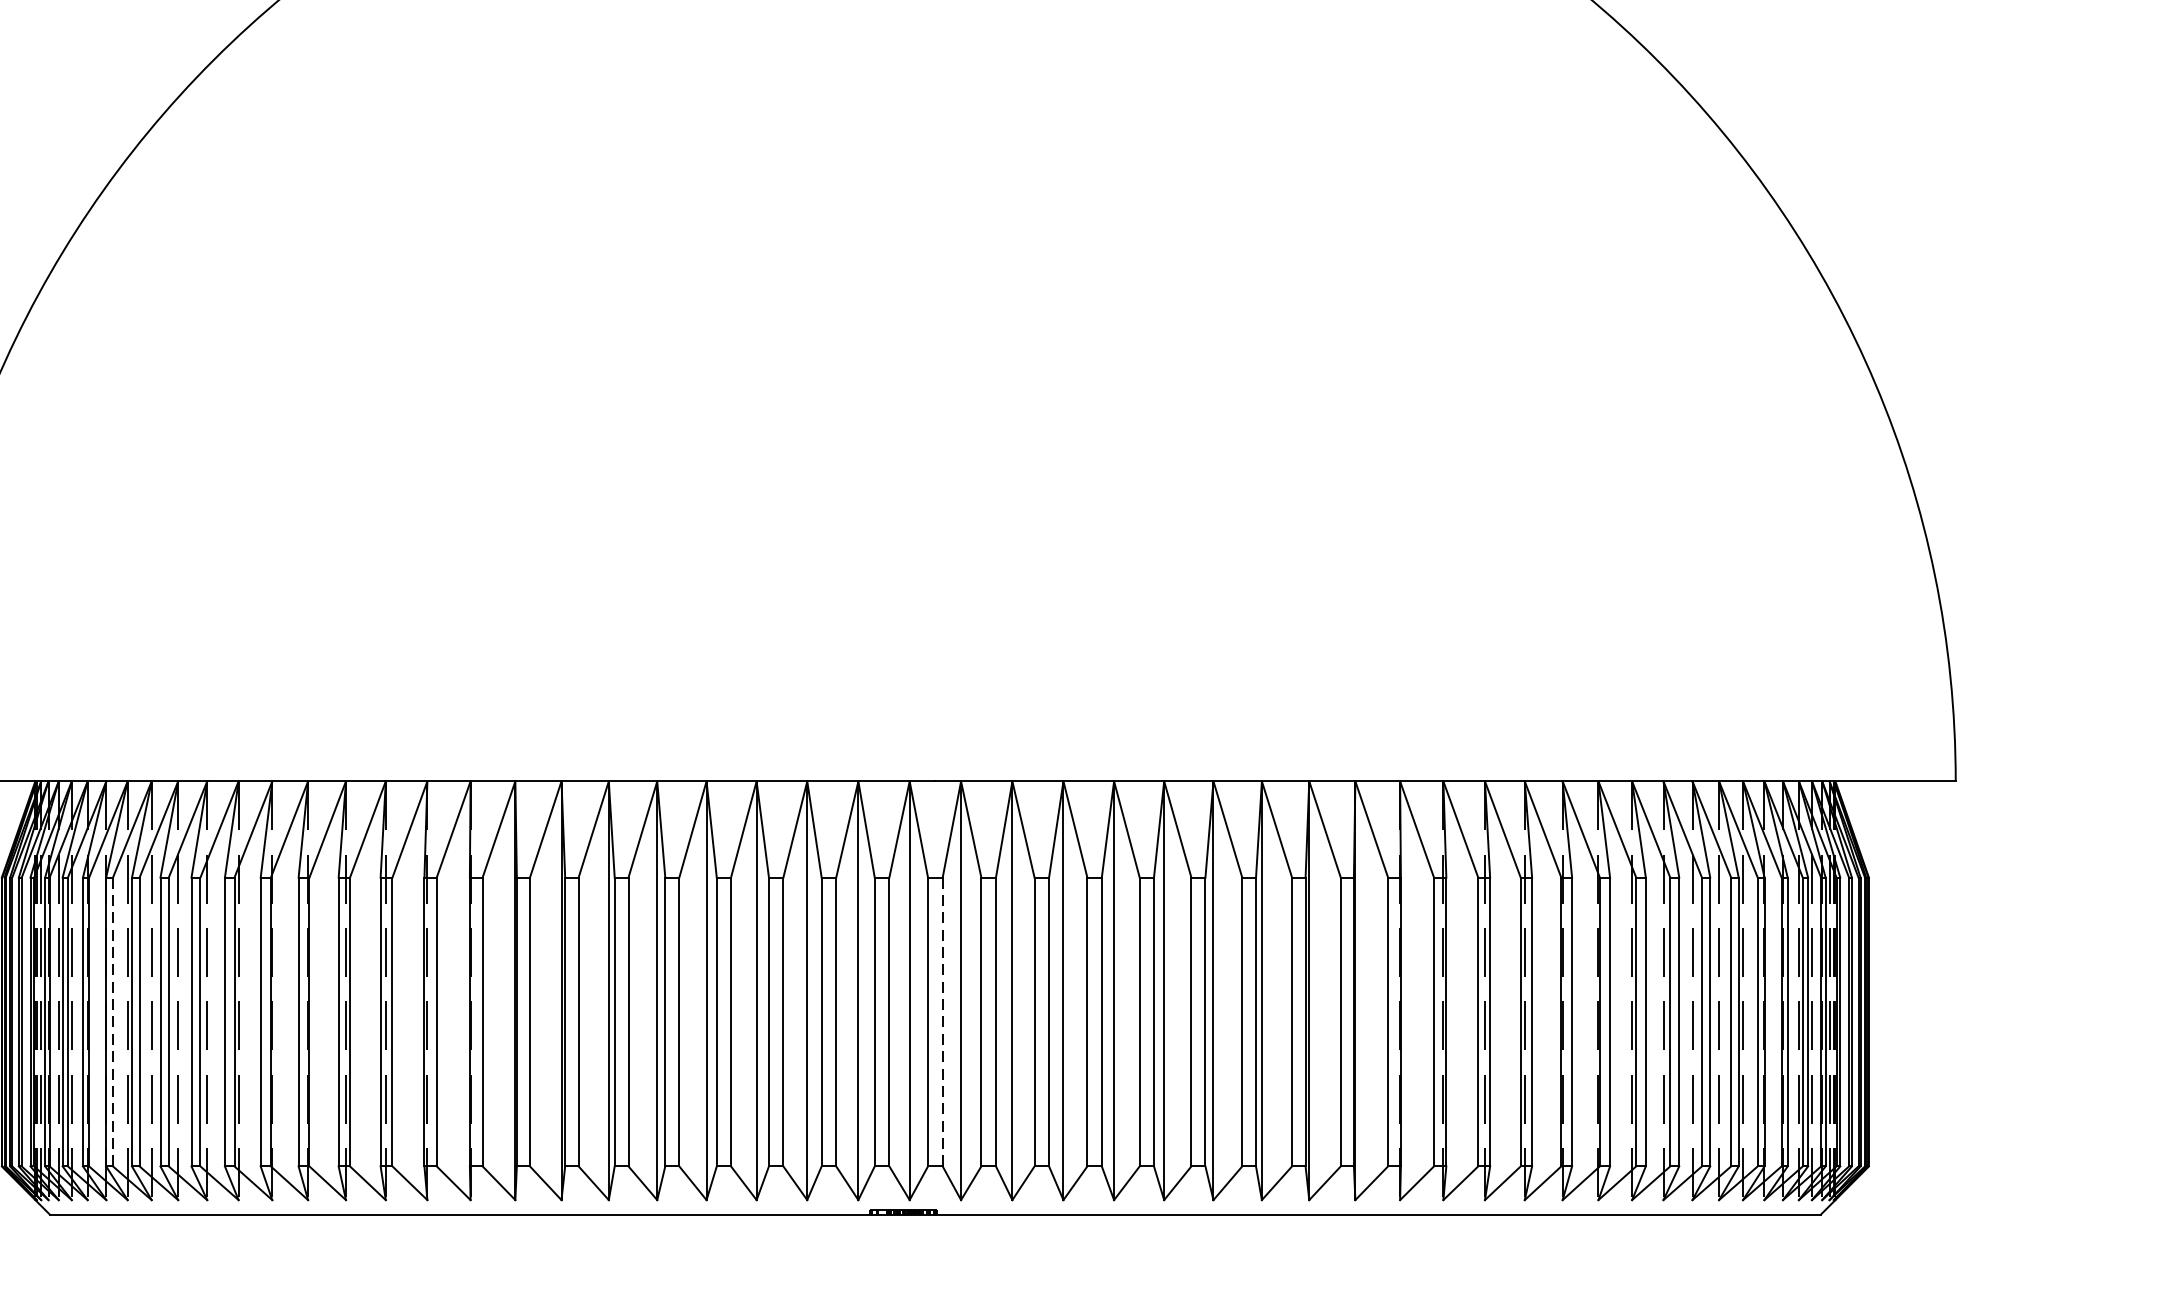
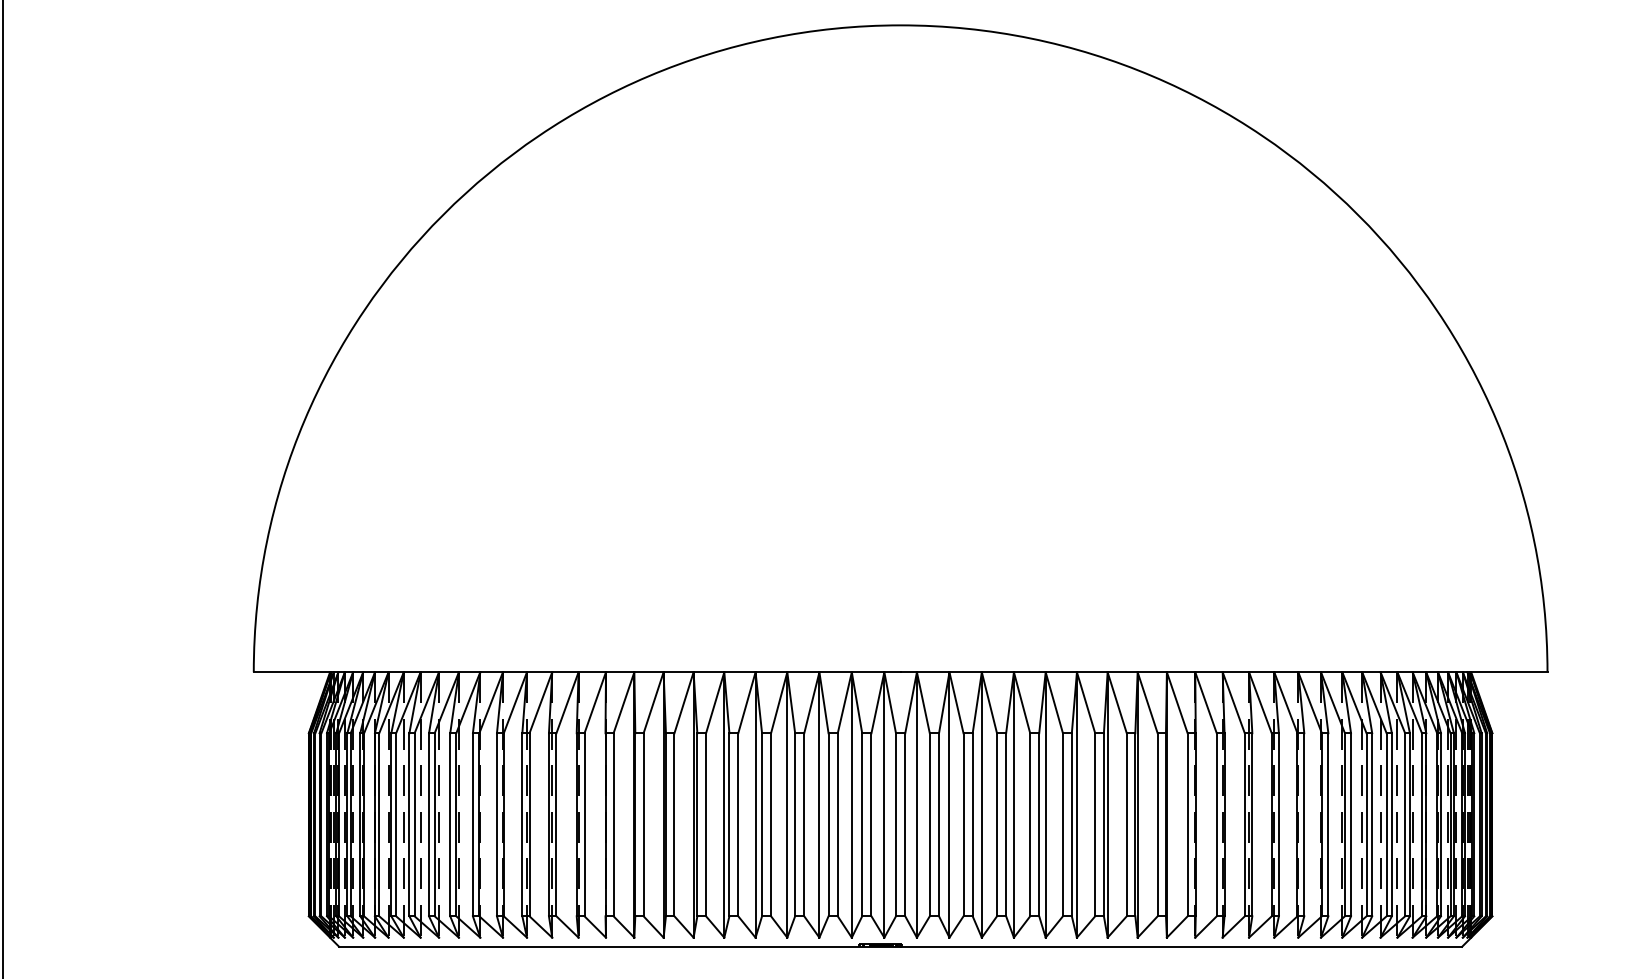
line: (113, 1021) -> (379, 824), dashed -> solid
line: (943, 1021) -> (905, 824), dashed -> solid

